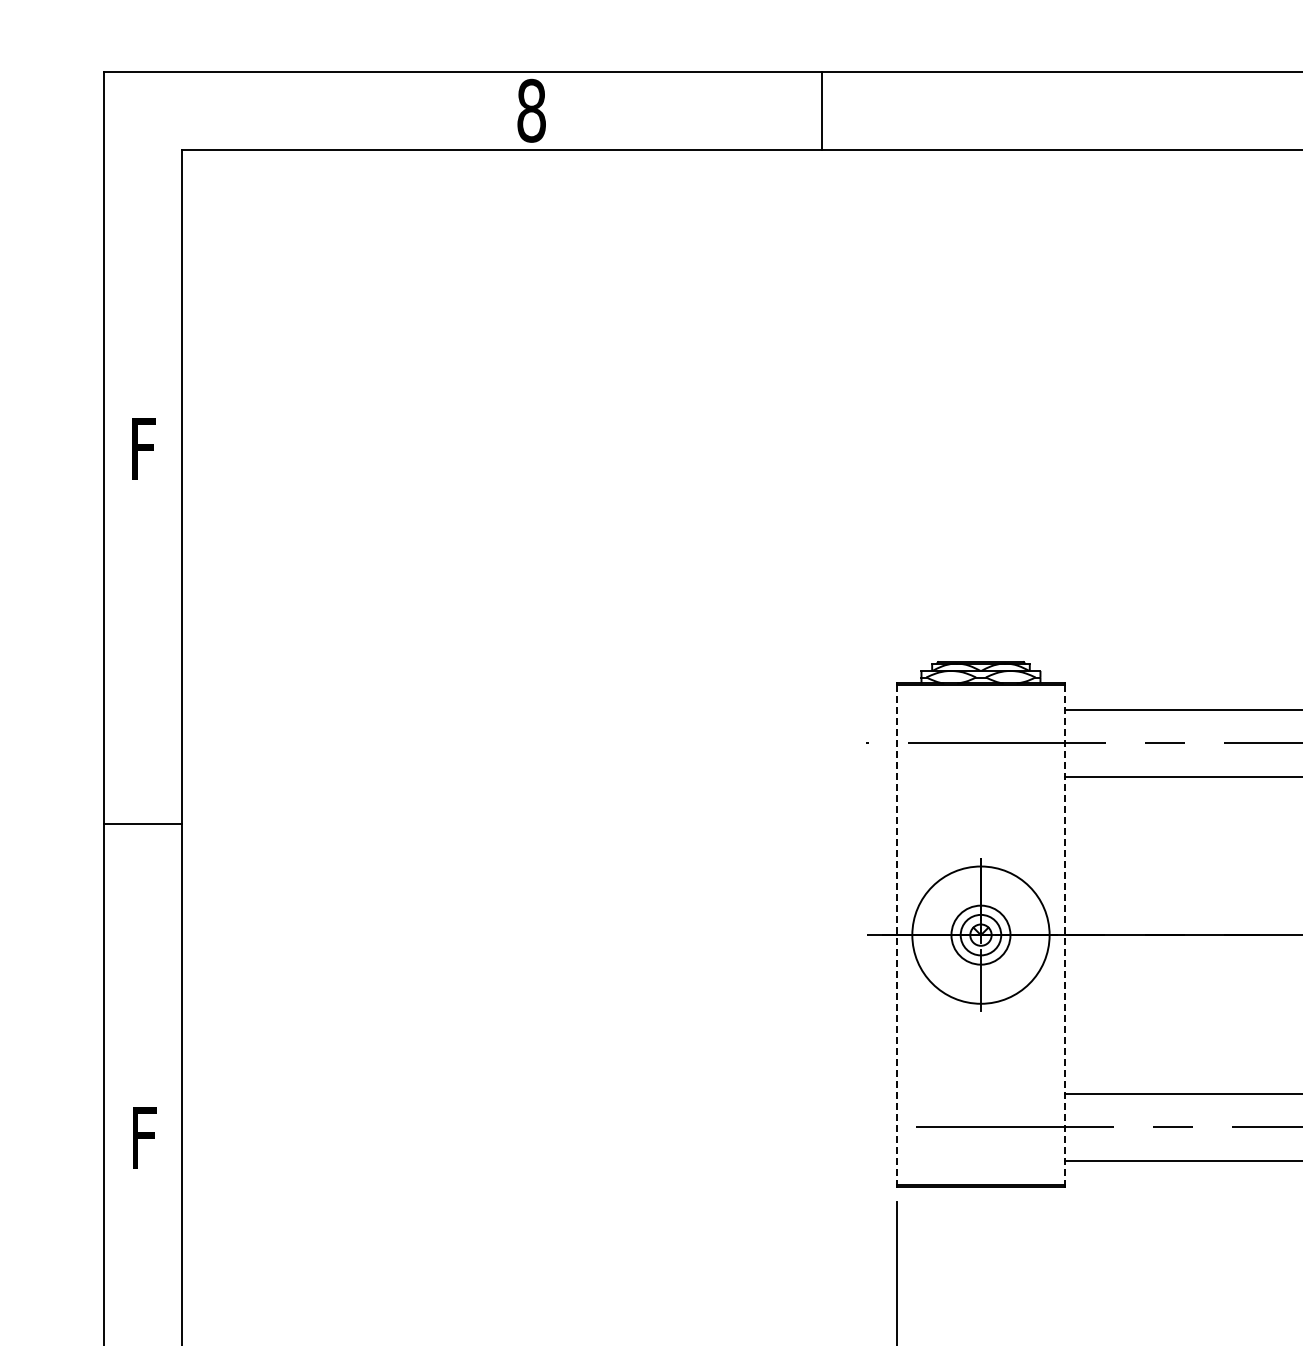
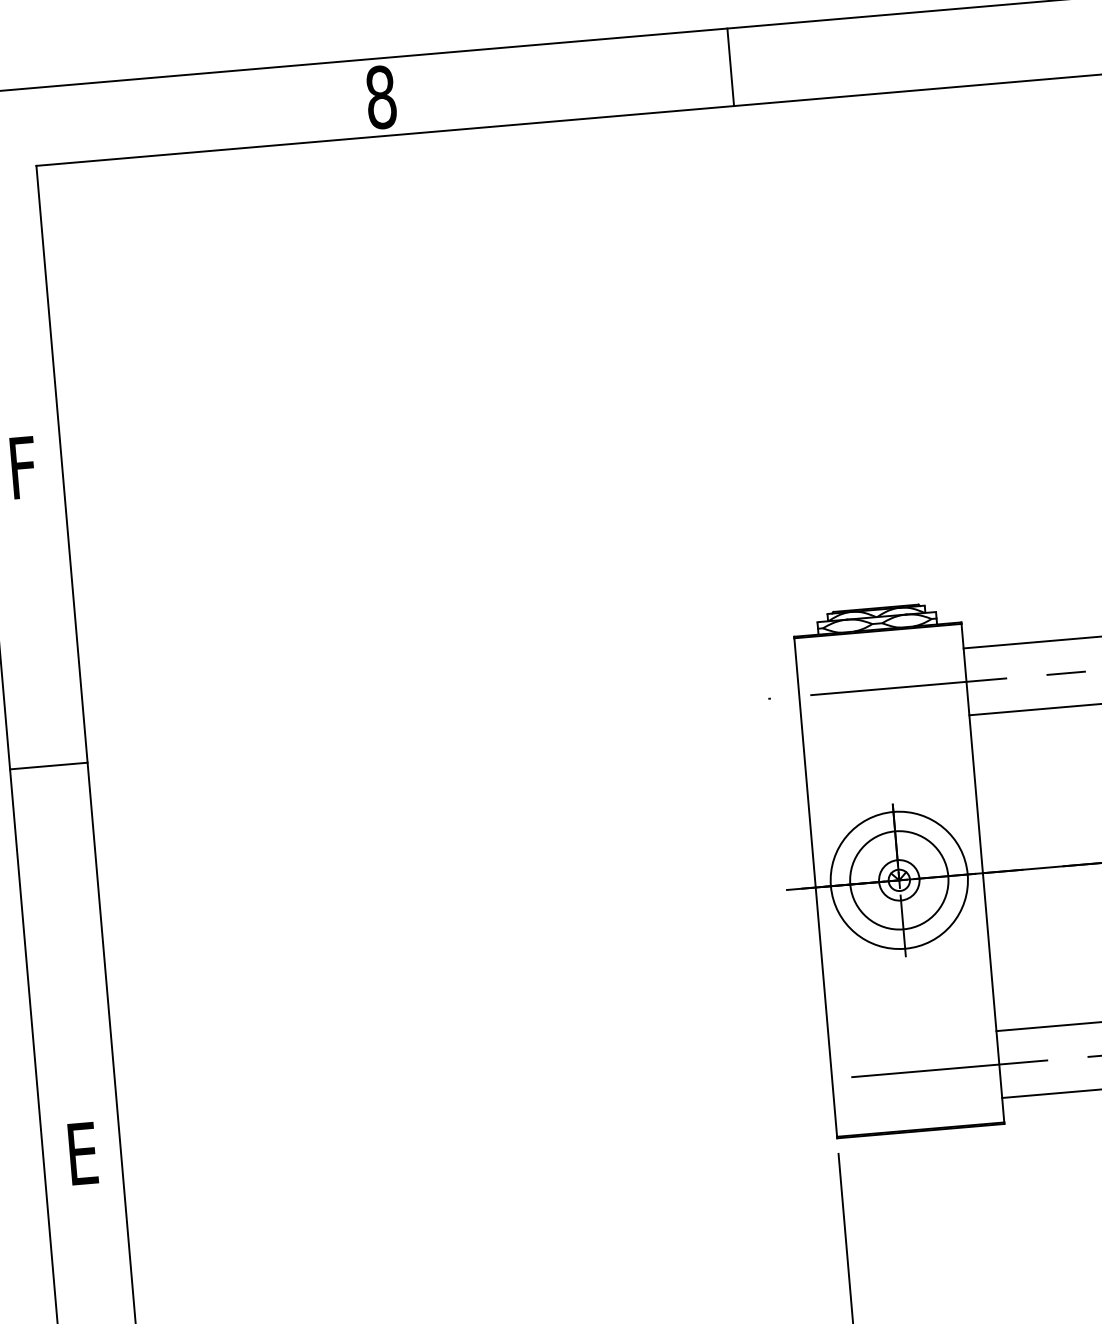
line: (822, 110) -> (730, 67), moved
line: (143, 823) -> (48, 765), moved
circle: (980, 934) -> (898, 879), size x1.67
line: (897, 935) -> (816, 887), dashed -> solid
line: (1064, 935) -> (982, 873), dashed -> solid
text: (144, 1137) -> (83, 1153), F -> E

